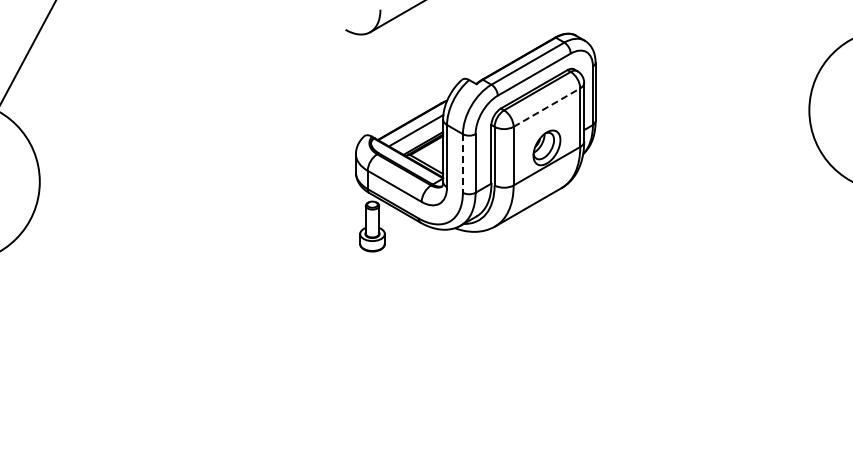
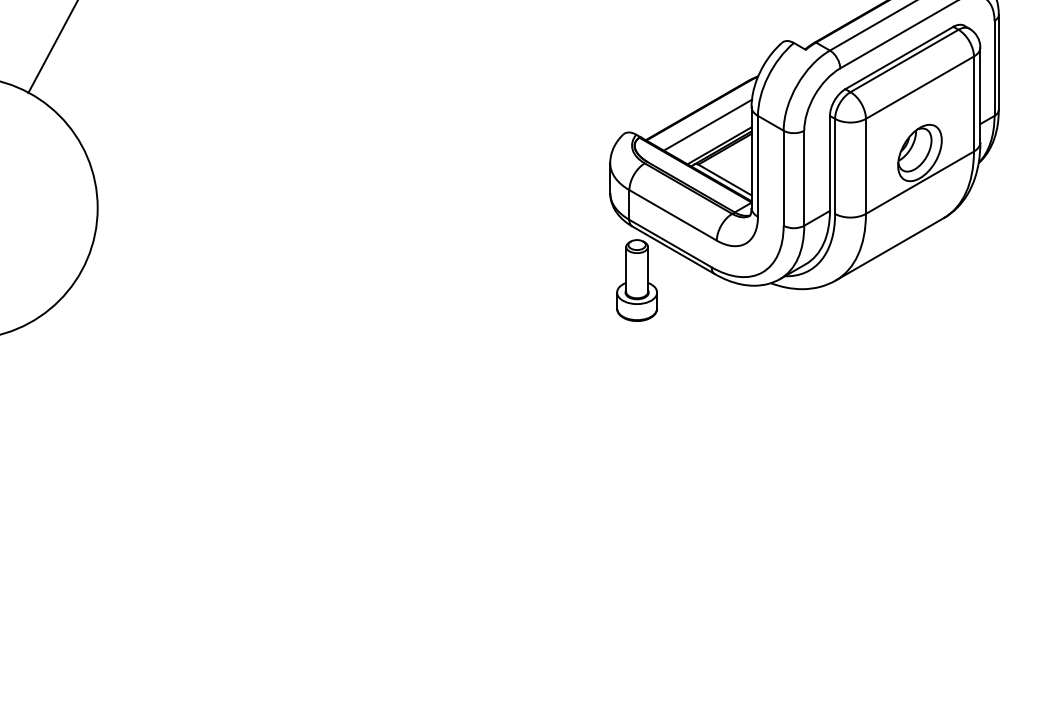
line: (547, 107) -> (920, 87), dashed -> solid
line: (462, 163) -> (783, 178), dashed -> solid

